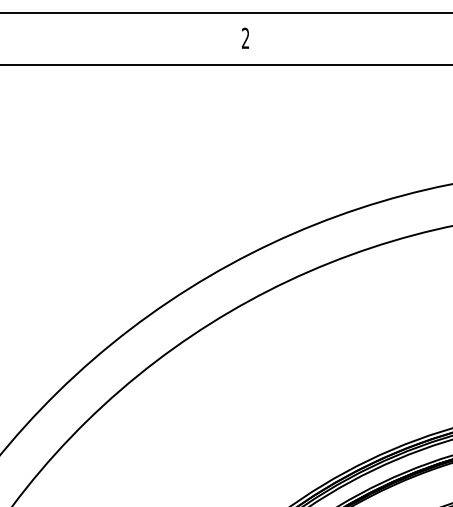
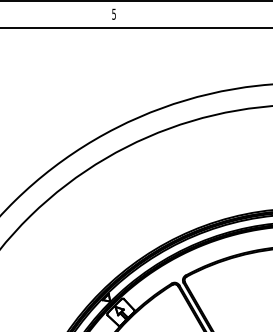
text: (244, 36) -> (113, 13), 2 -> 5

